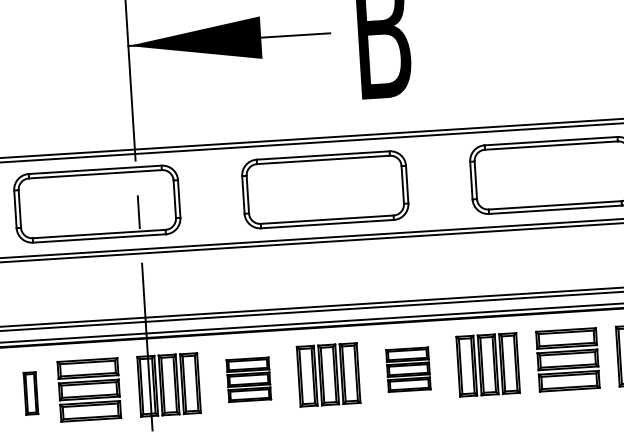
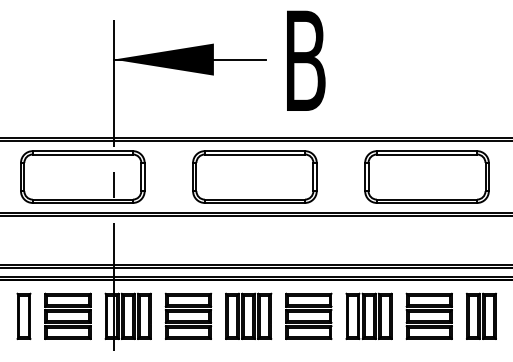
part: (407, 368) -> (308, 315), size x1.43
part: (248, 378) -> (188, 315), size x1.43
part: (30, 392) -> (23, 315), size x1.43

